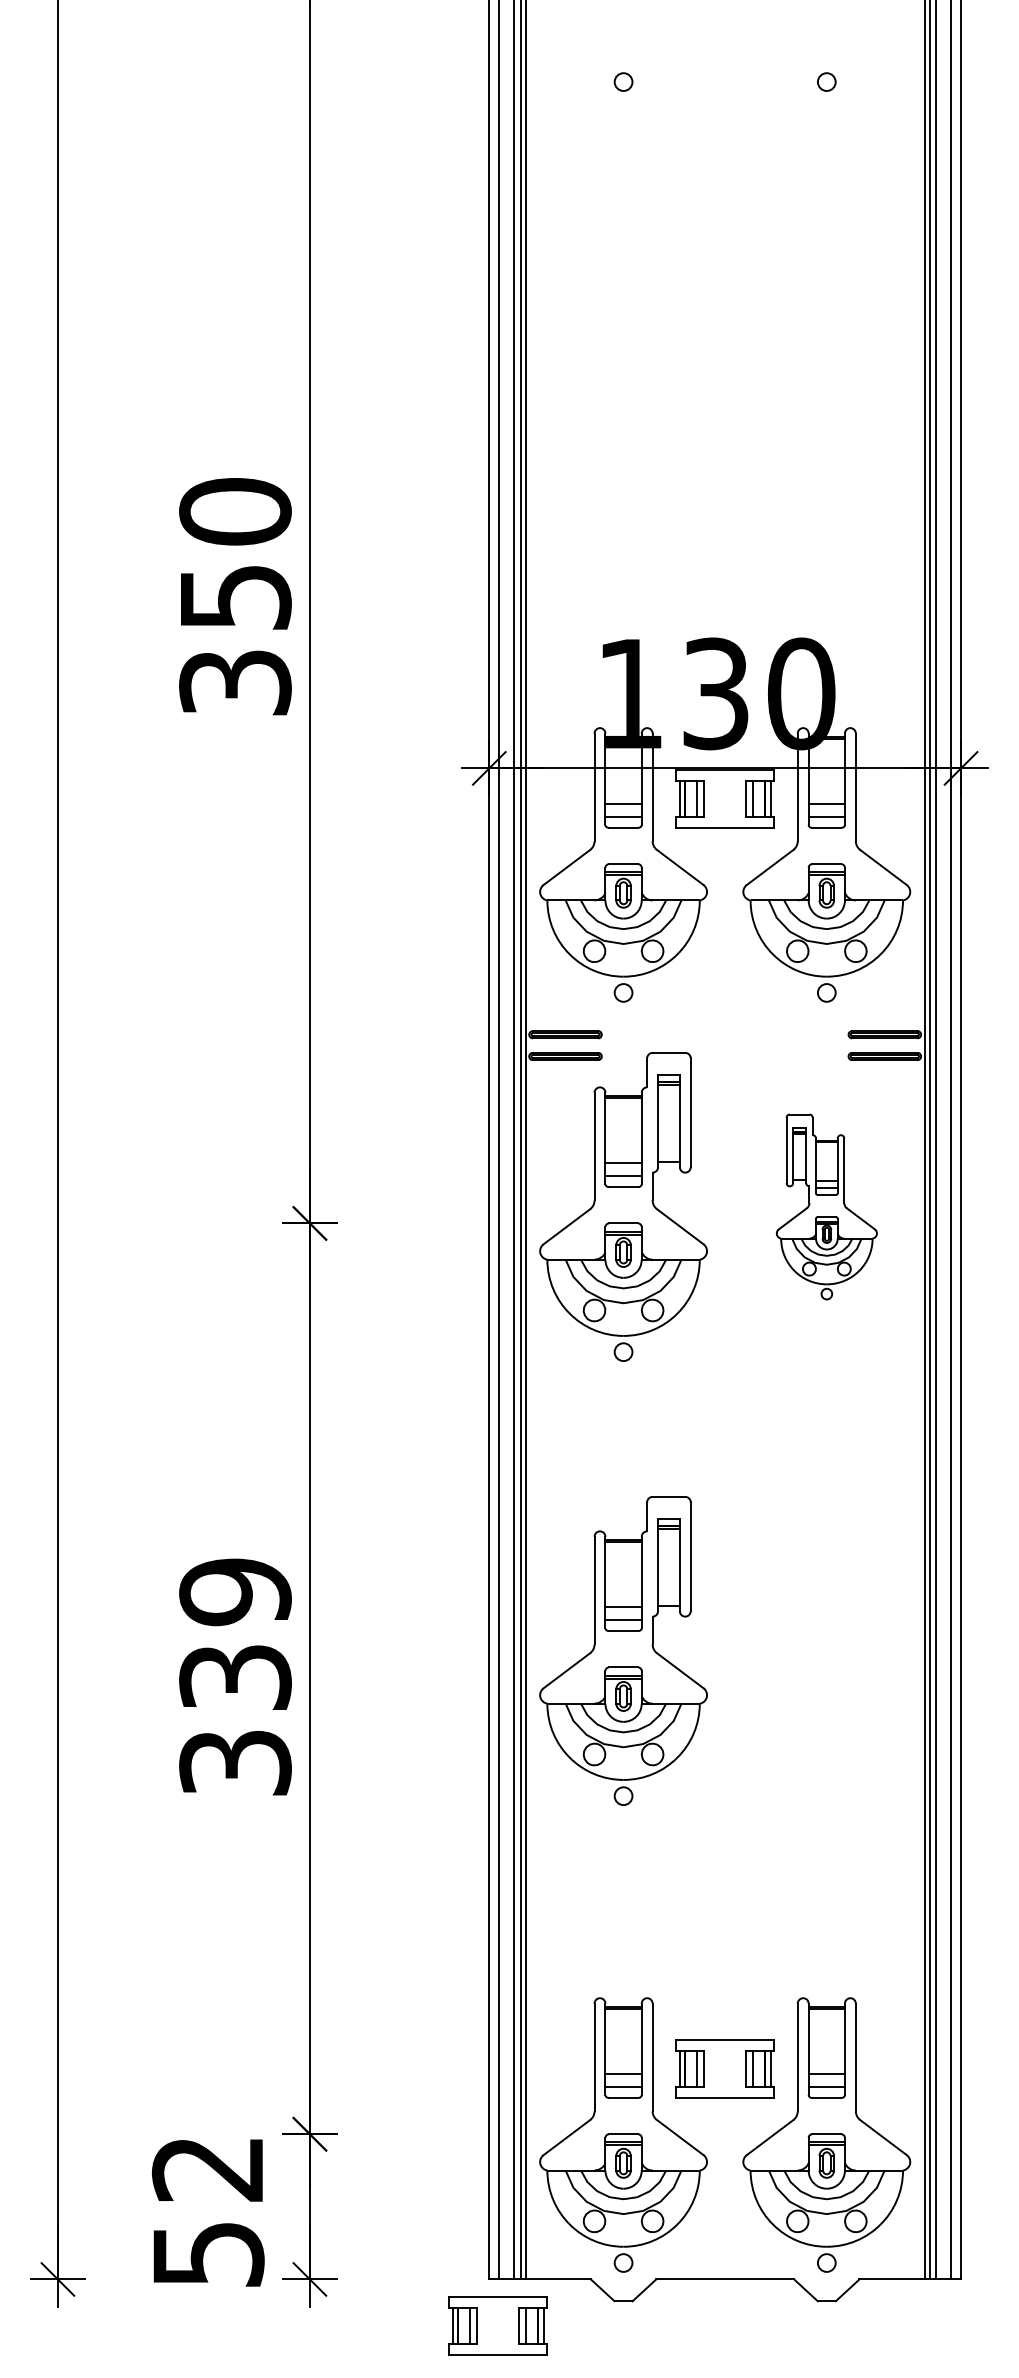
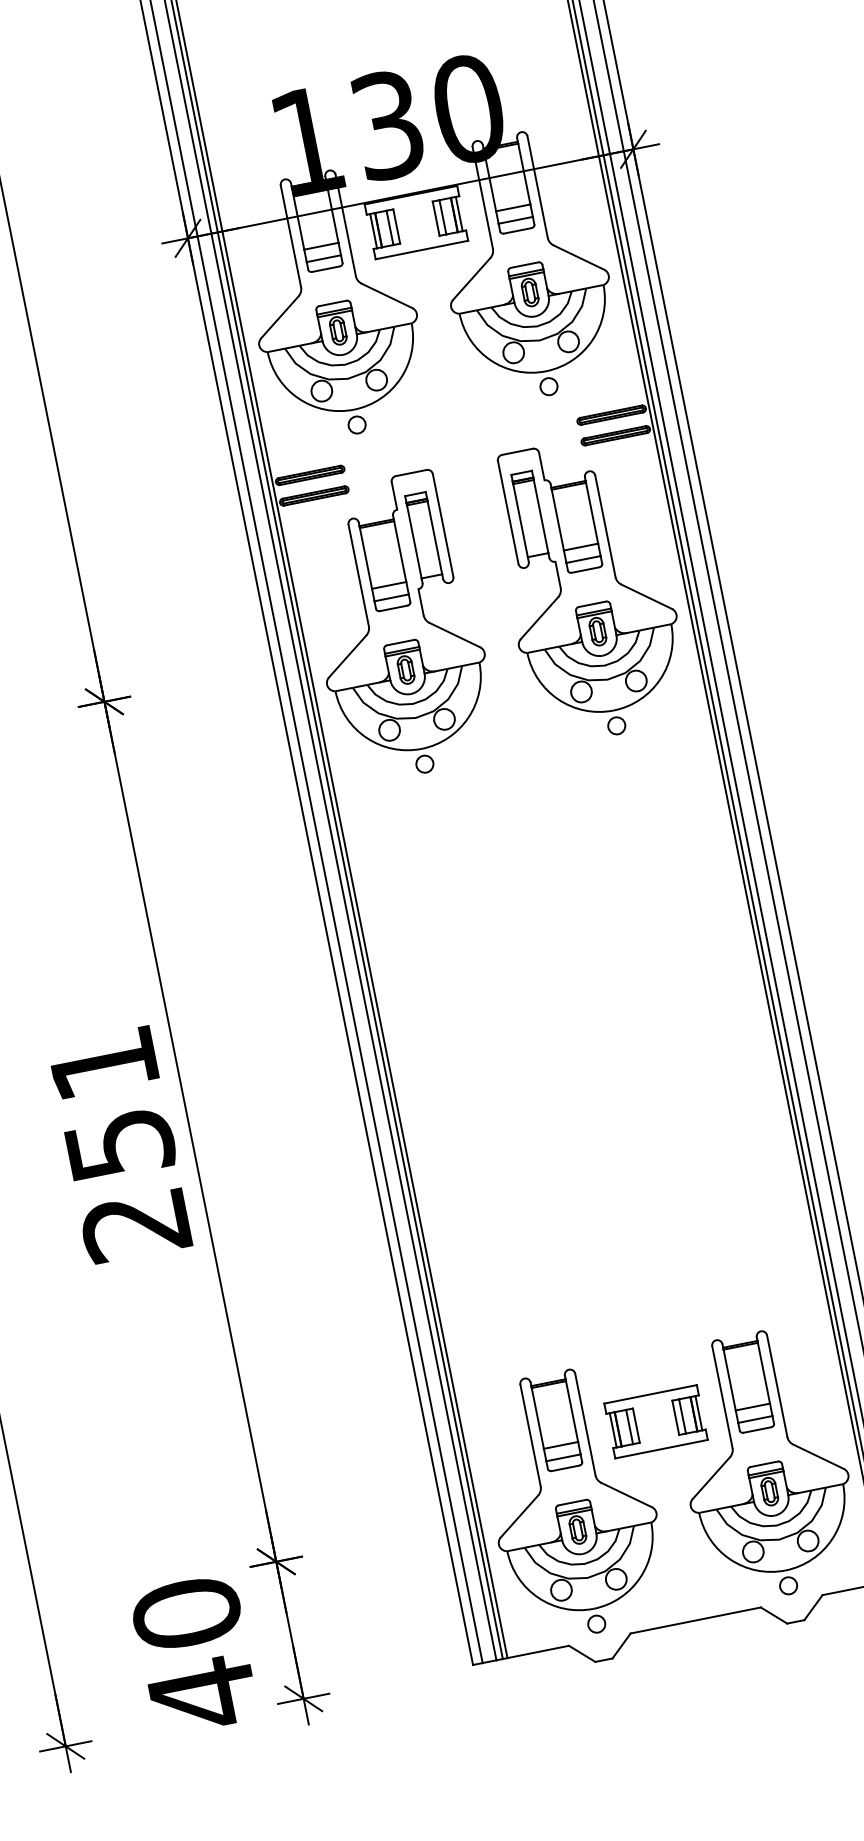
part: (826, 1206) -> (589, 588), size x1.67
part: (623, 1650) -> (481, 1045), removed
text: (235, 1676) -> (119, 1143), 339 -> 251
text: (207, 2212) -> (194, 1654), 52 -> 40
part: (497, 2325) -> (489, 1706), removed

